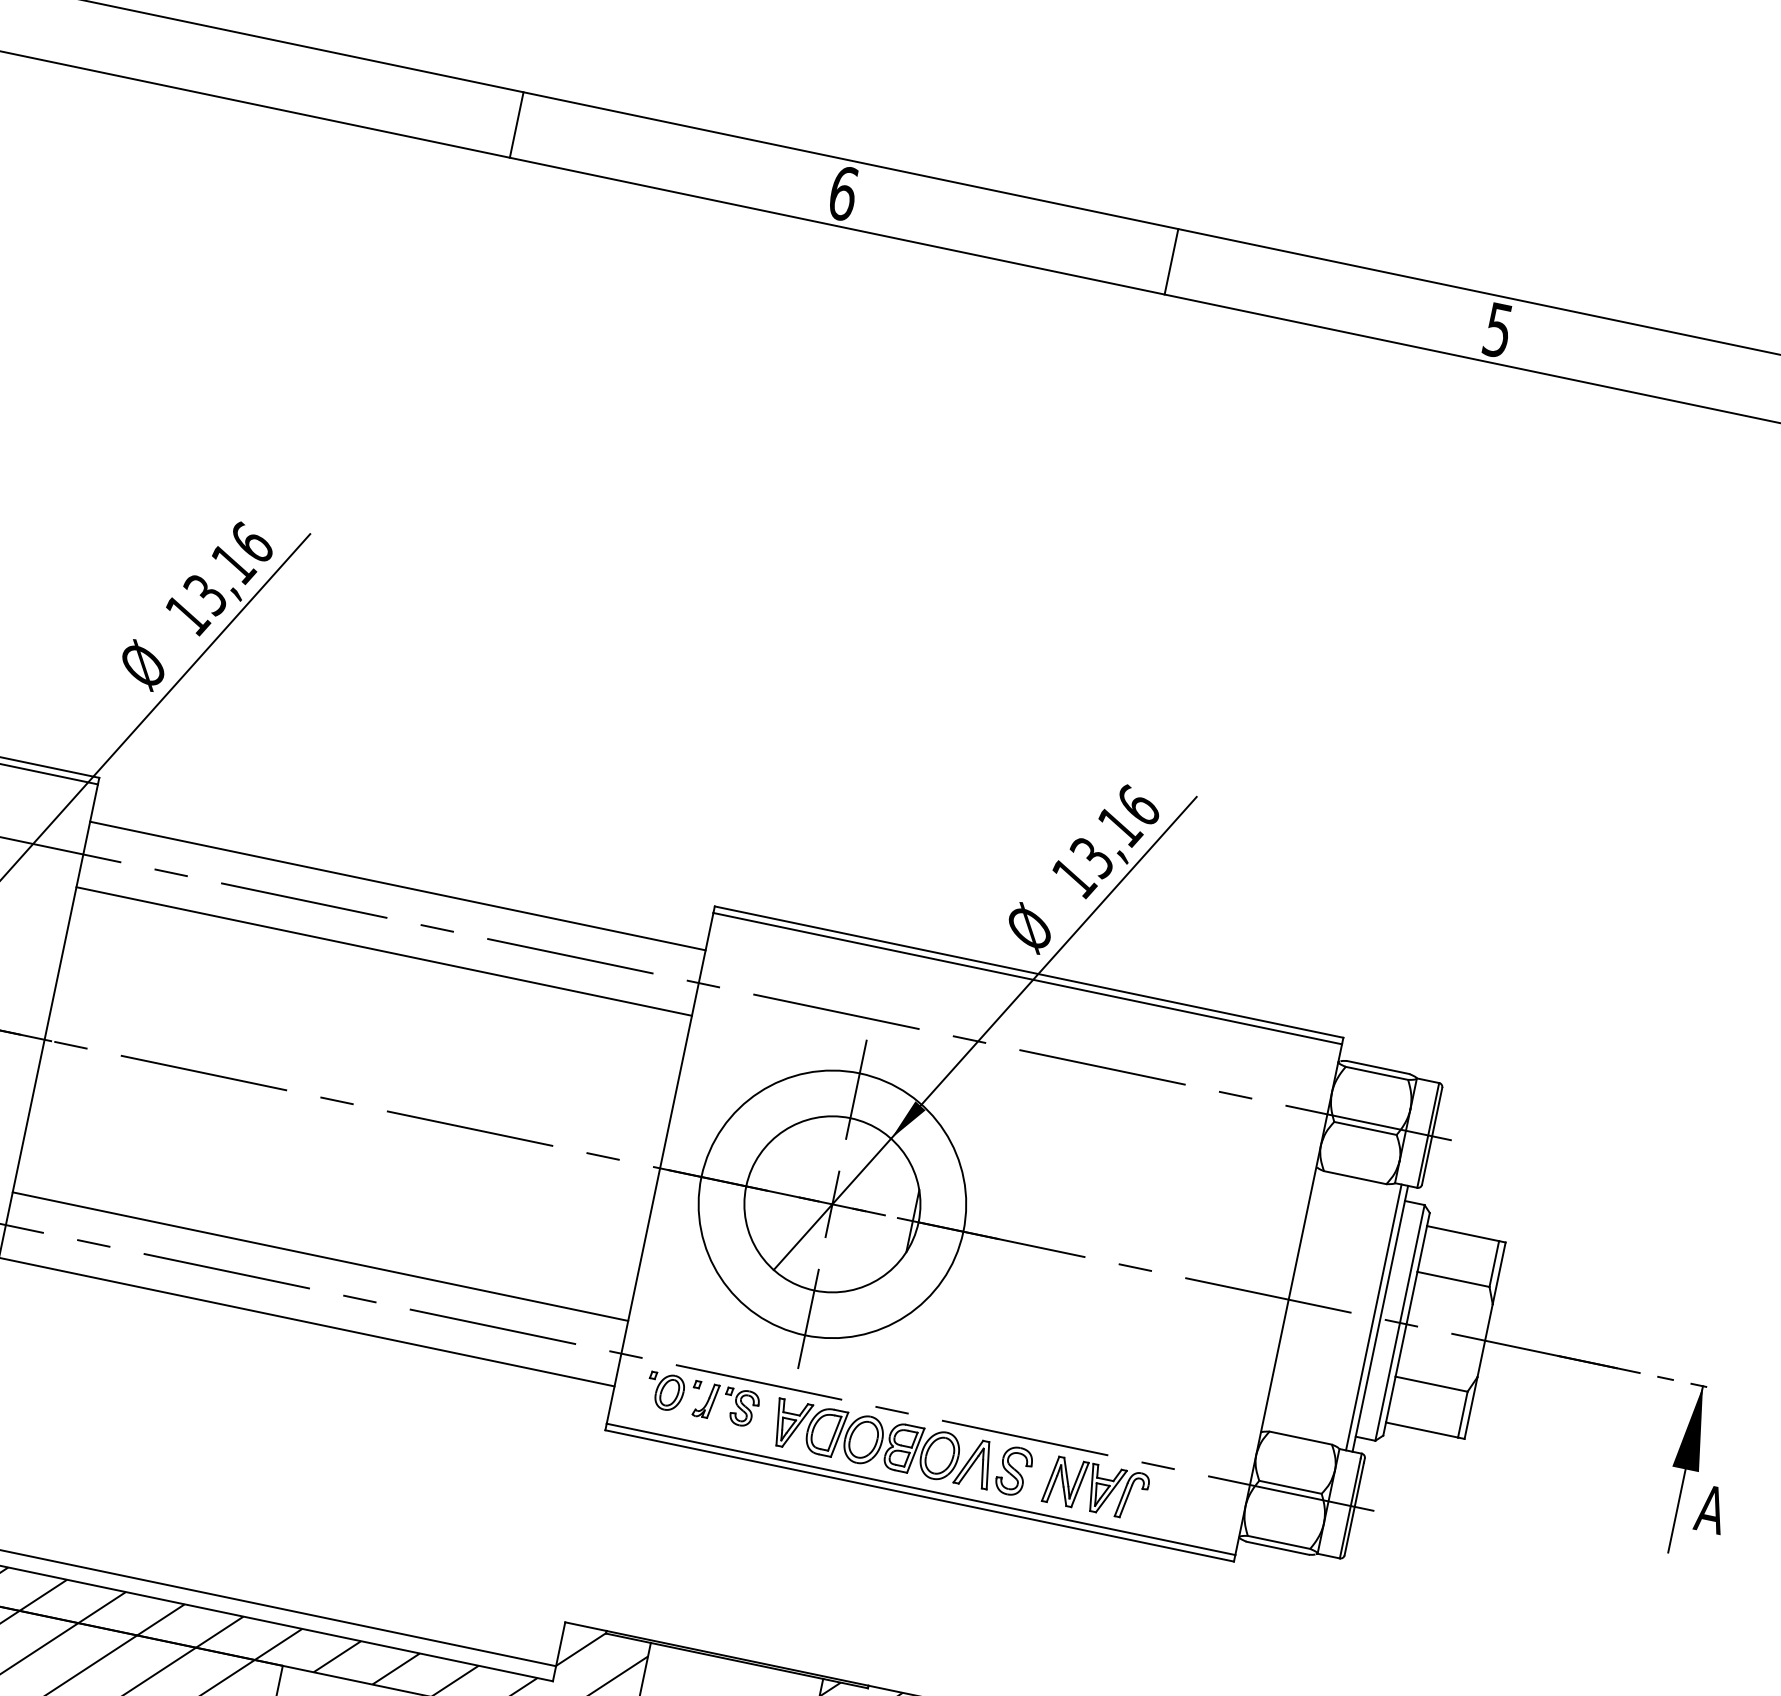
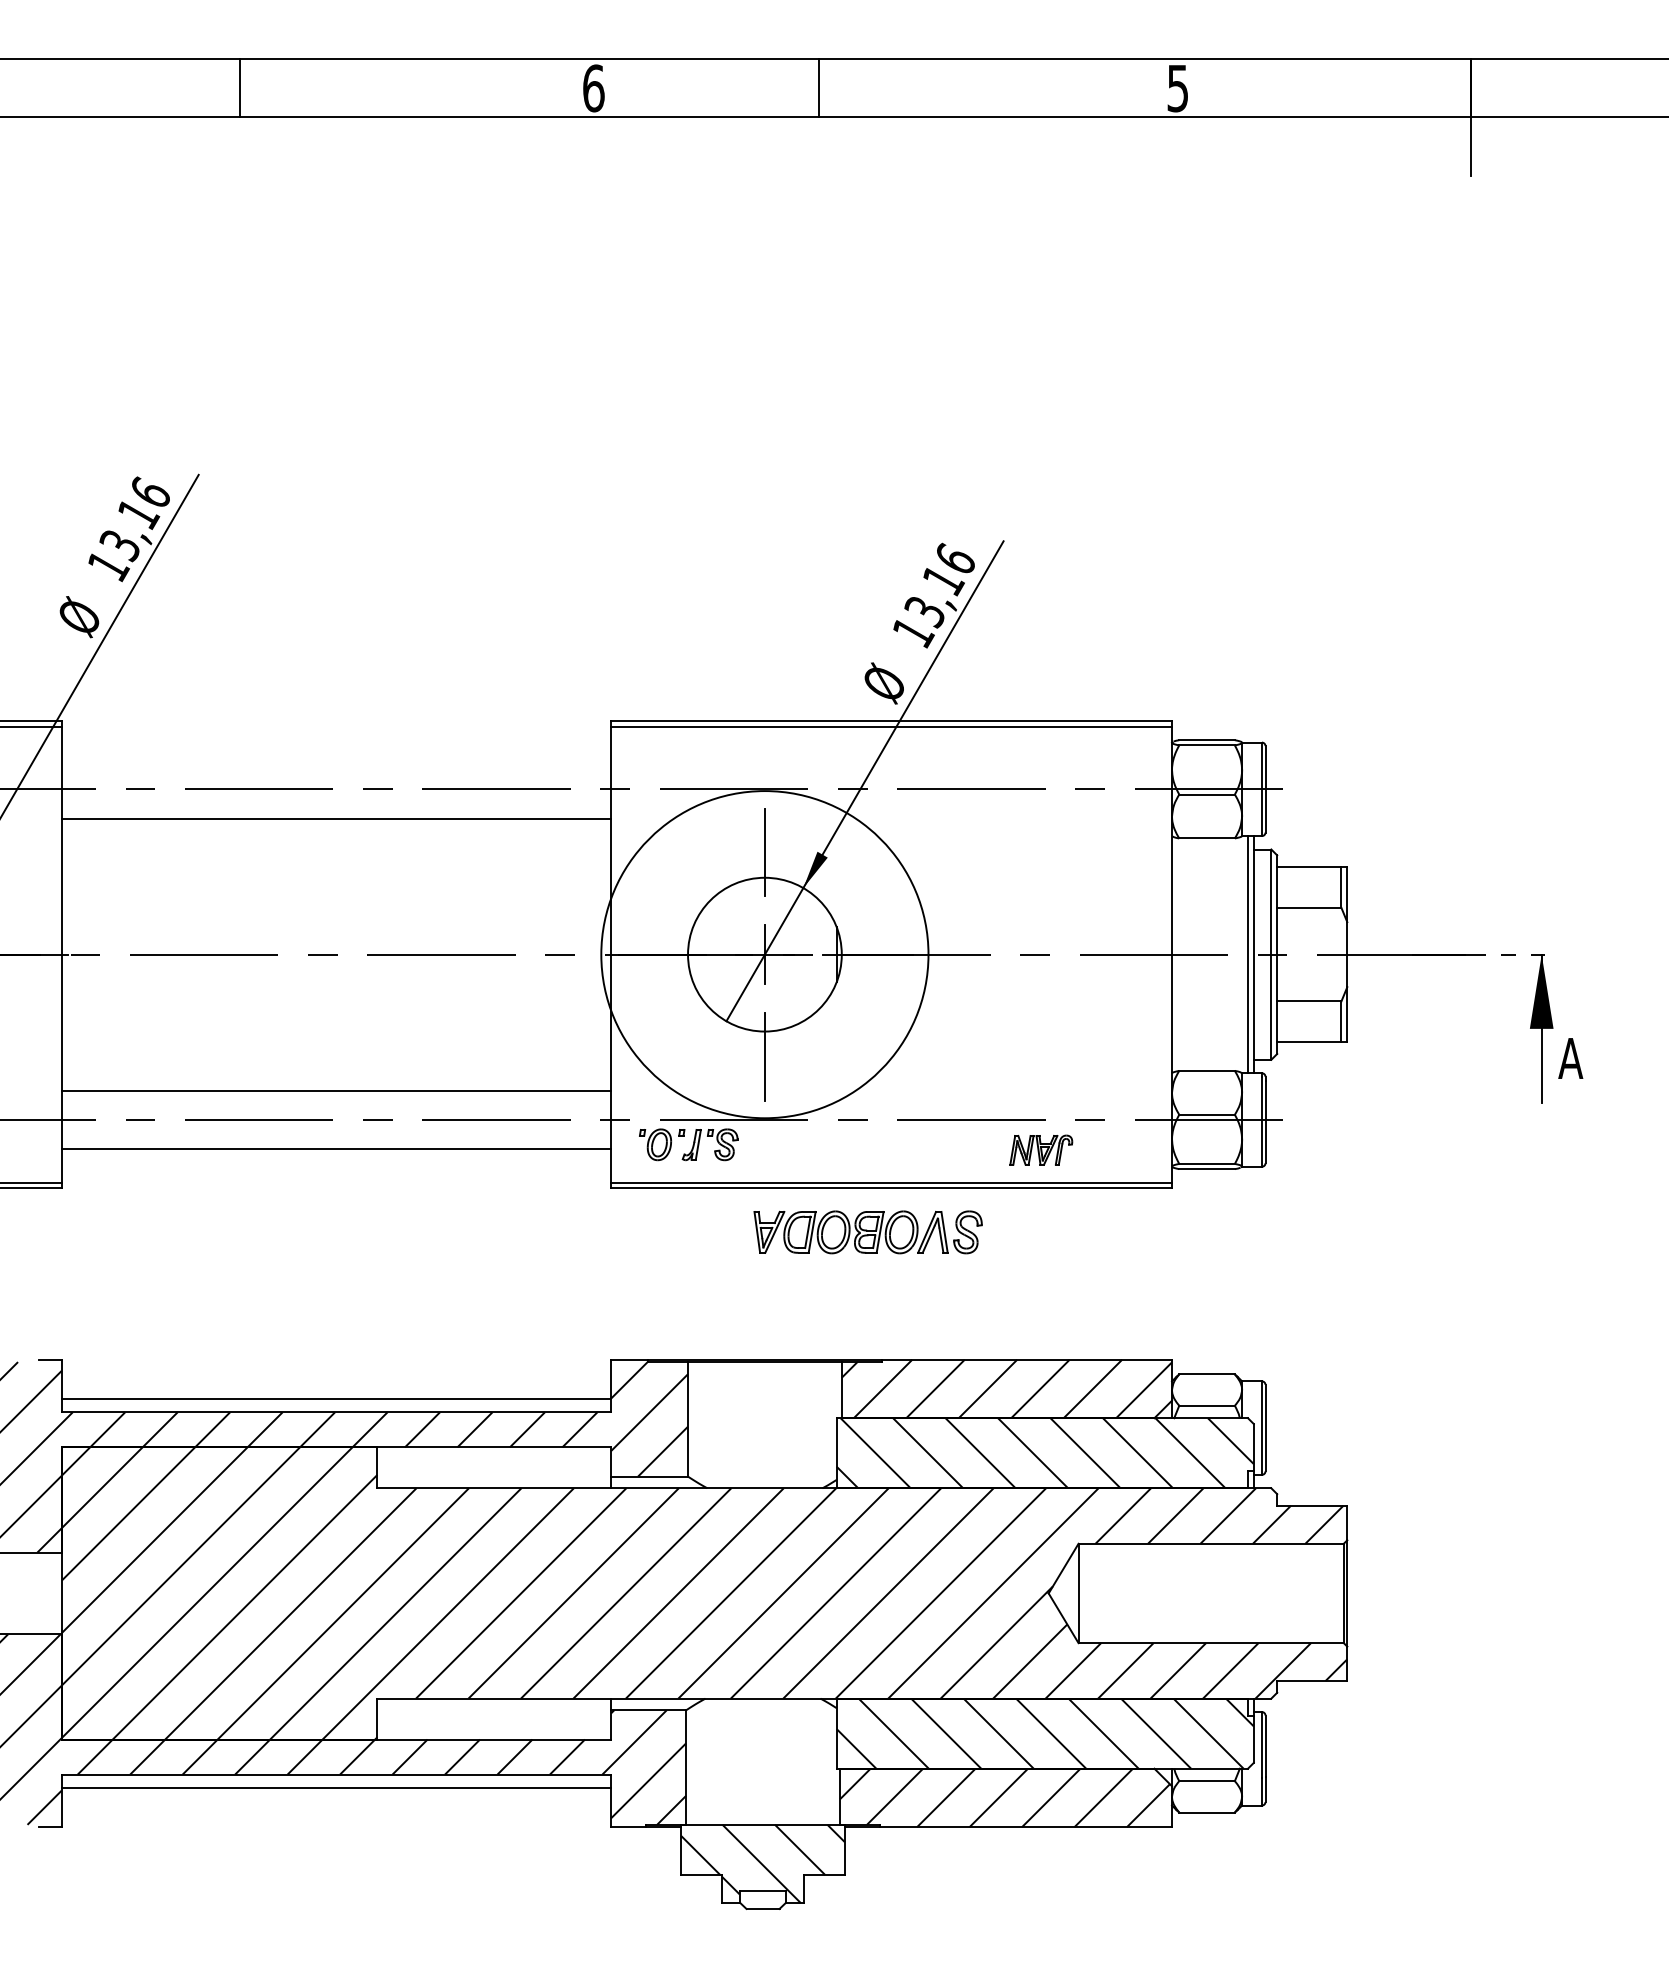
line: (517, 125) -> (240, 88), moved
line: (1171, 262) -> (819, 88), moved
line: (397, 886) -> (336, 760), removed
circle: (832, 1204) -> (764, 954), size x1.4
part: (901, 1447) -> (867, 1232), moved
part: (1096, 1487) -> (1041, 1149), size x0.7

